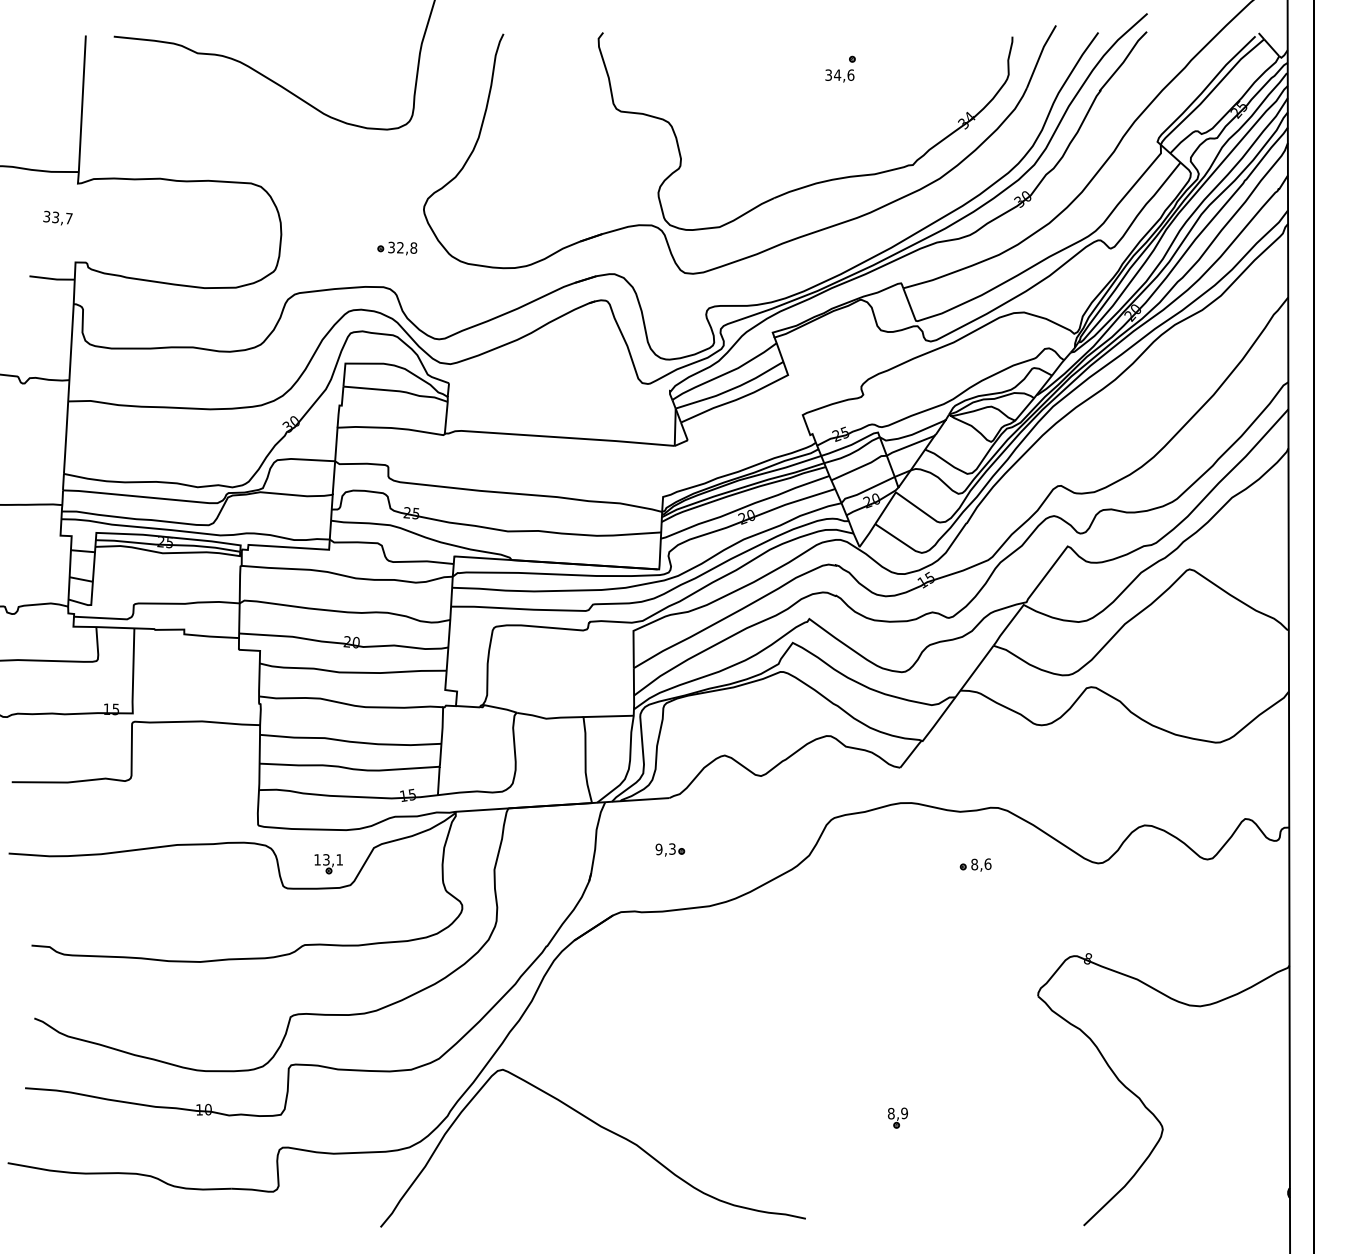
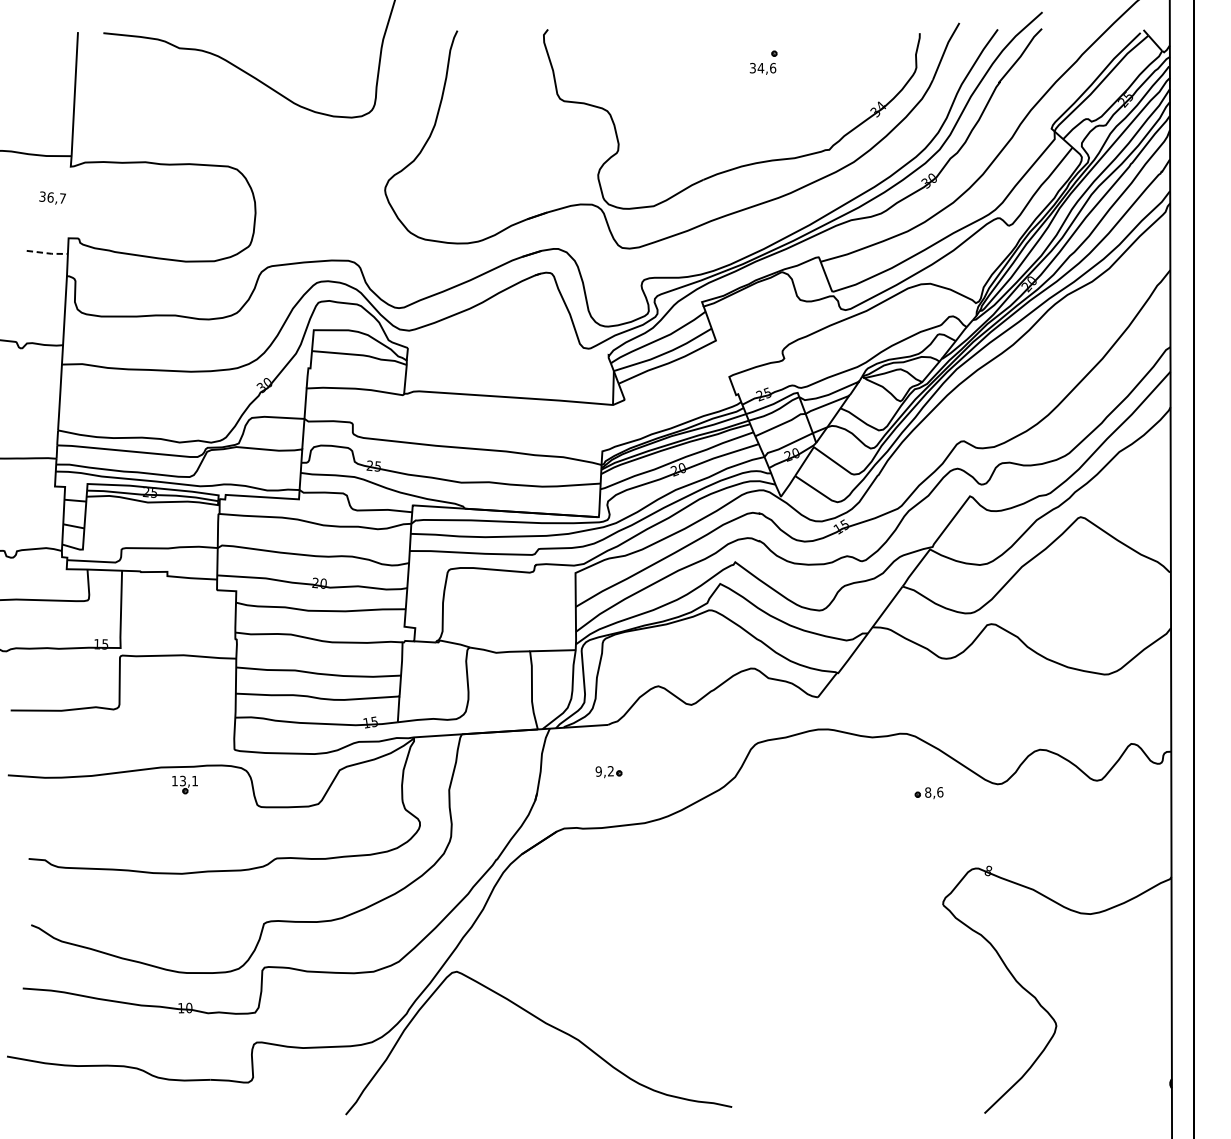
text: (55, 217) -> (50, 197), 33,7 -> 36,7
part: (397, 248) -> (361, 225), removed
line: (53, 279) -> (48, 253), solid -> dashed
text: (672, 849) -> (610, 771), 9,3 -> 9,2
part: (328, 864) -> (184, 785), moved
part: (975, 864) -> (928, 792), moved
part: (897, 1117) -> (815, 1015), removed

